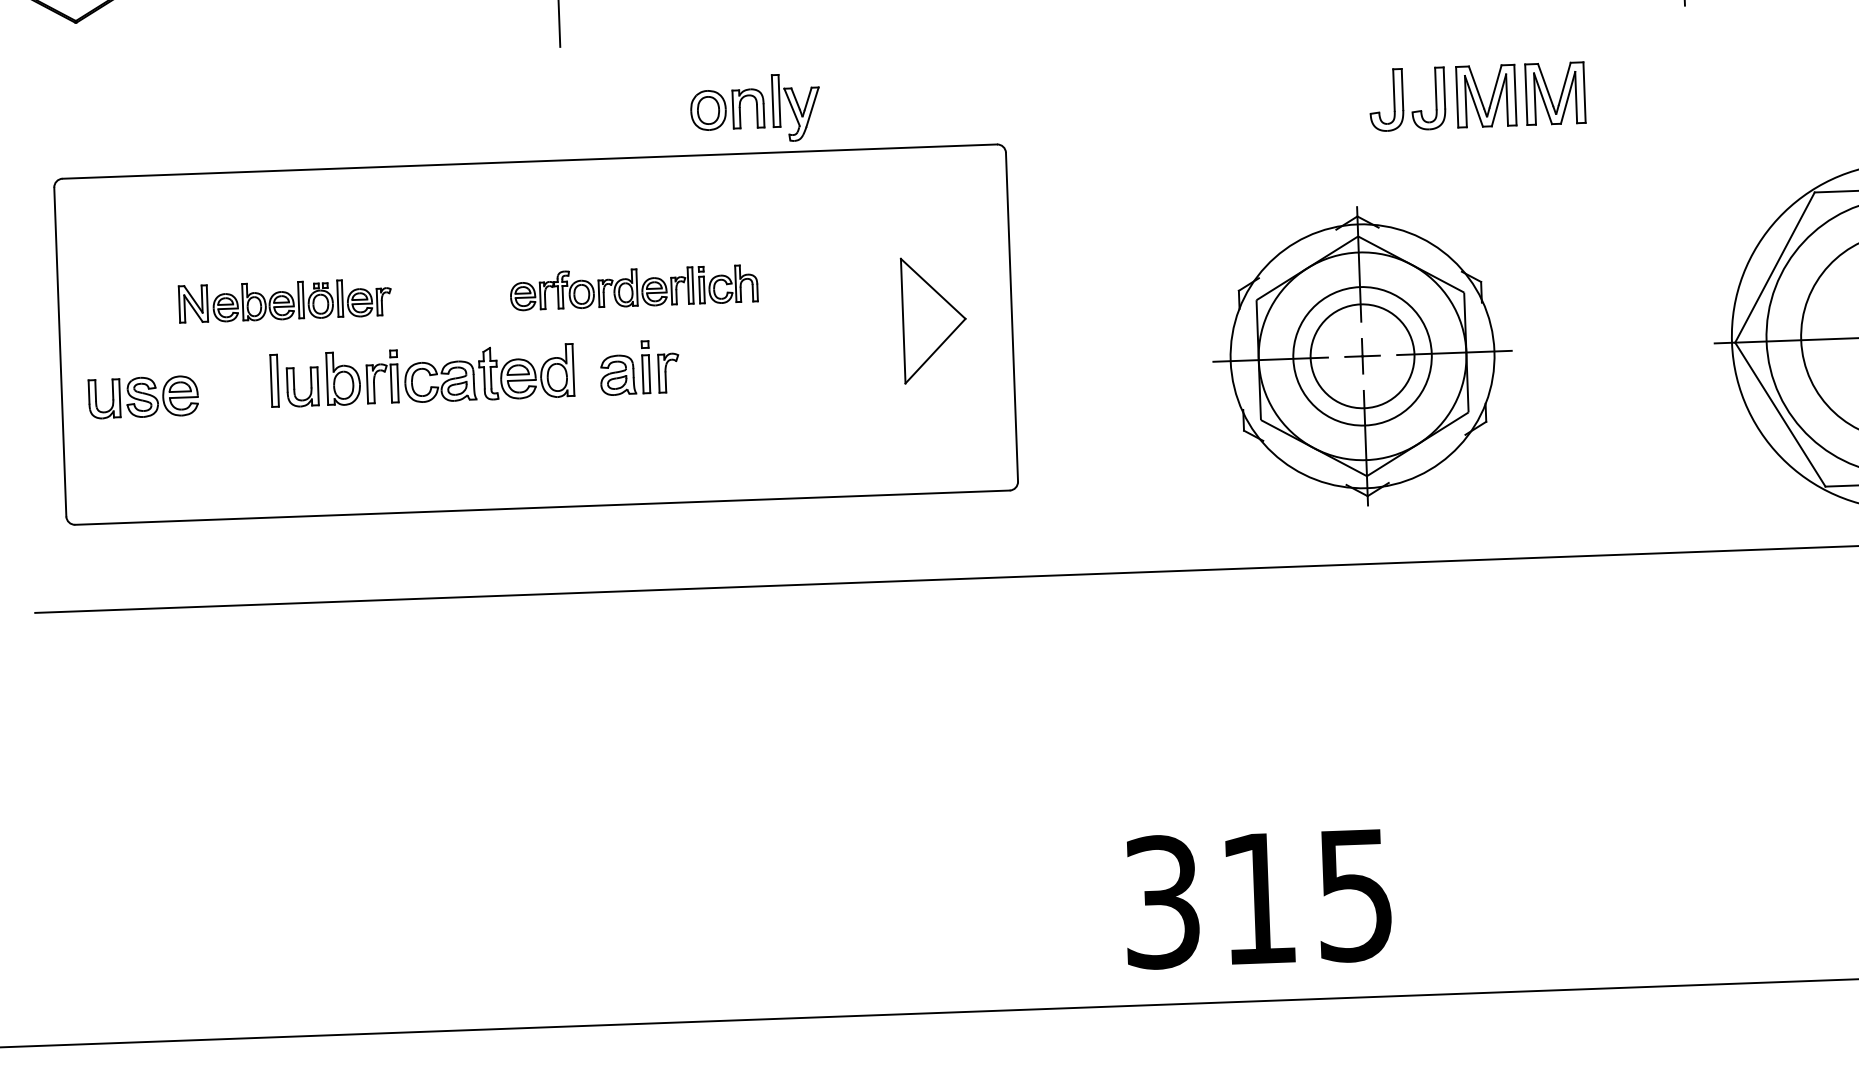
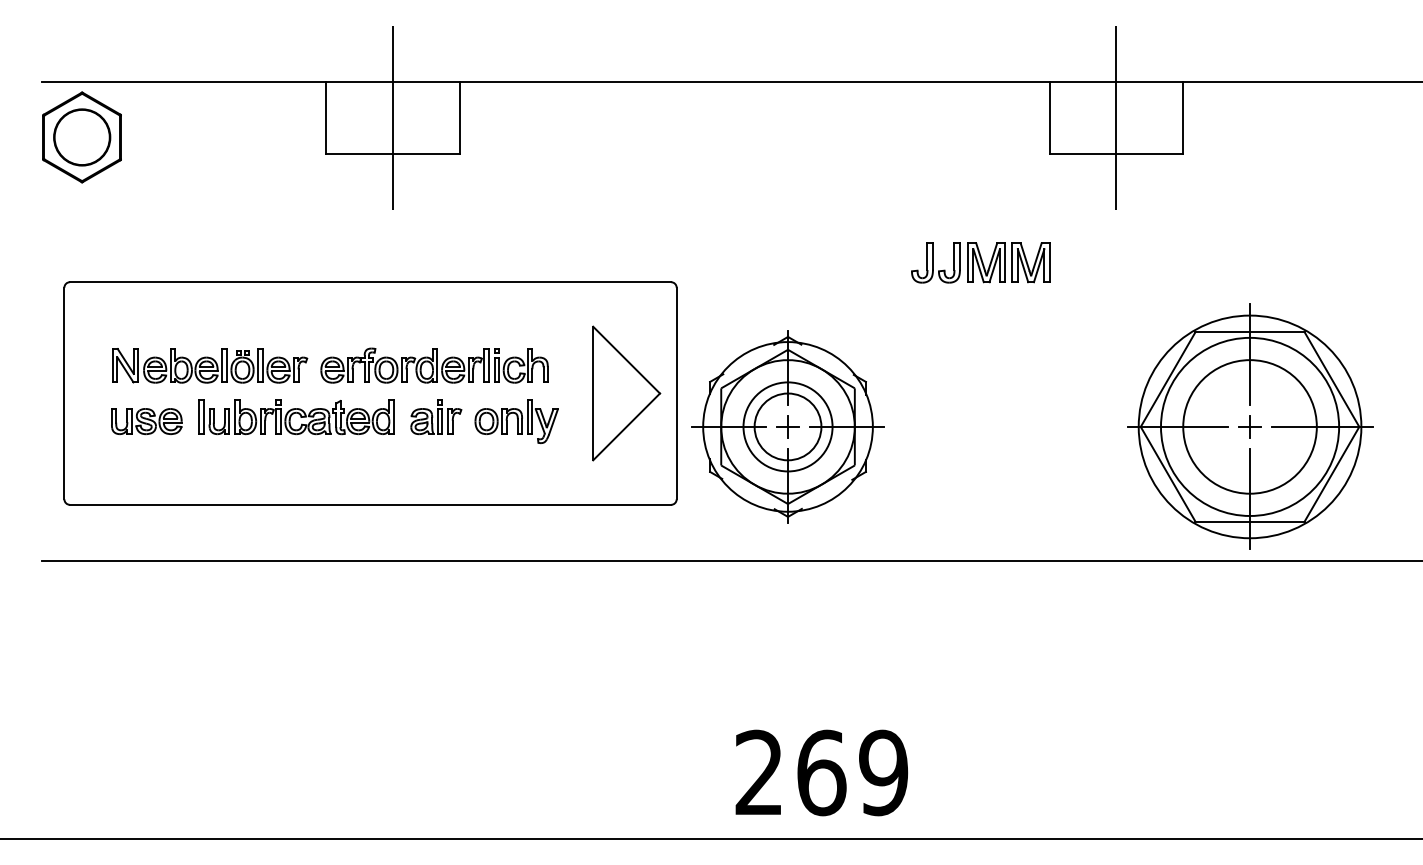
part: (755, 108) -> (516, 421), moved
part: (633, 287) -> (434, 365), size x1.43
part: (285, 300) -> (210, 365), size x1.43
part: (933, 320) -> (626, 393), size x1.67
part: (1361, 355) -> (787, 426), moved
part: (143, 397) -> (146, 421), moved
text: (1258, 897) -> (821, 772), 315 -> 269

